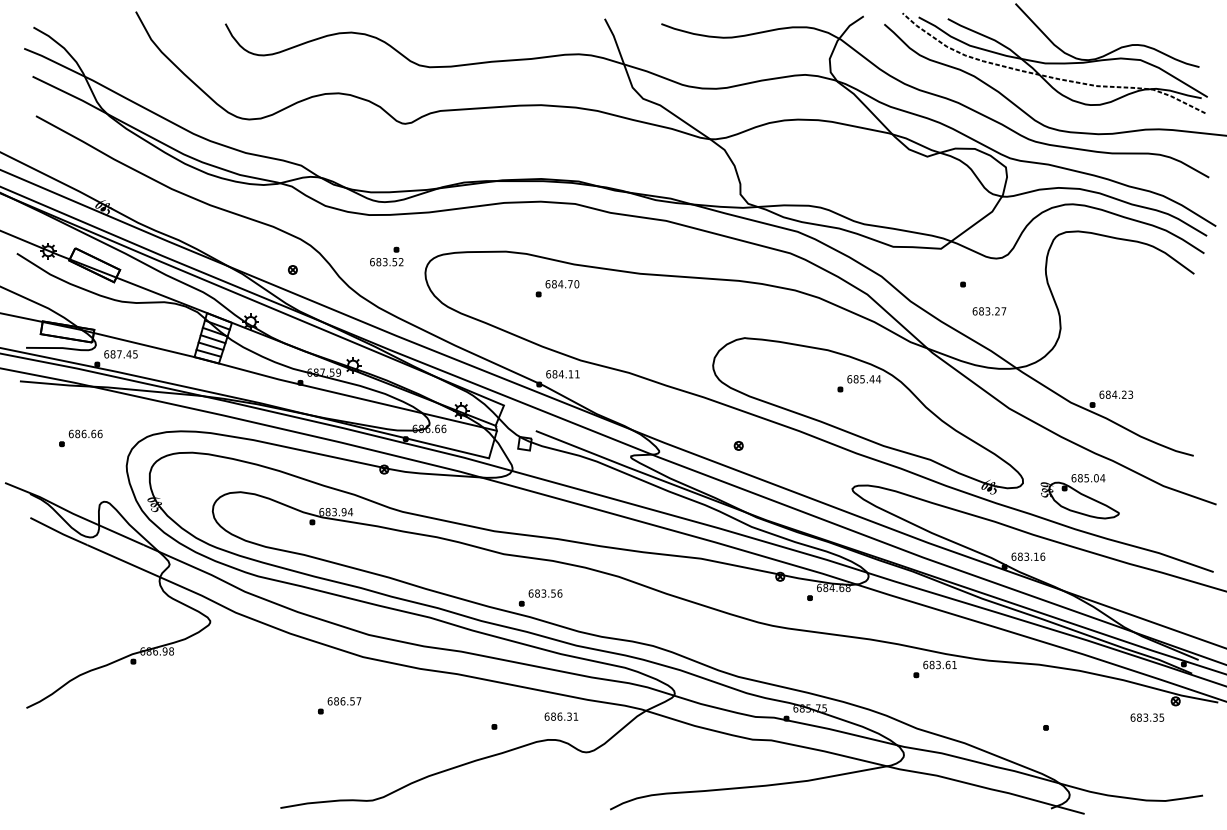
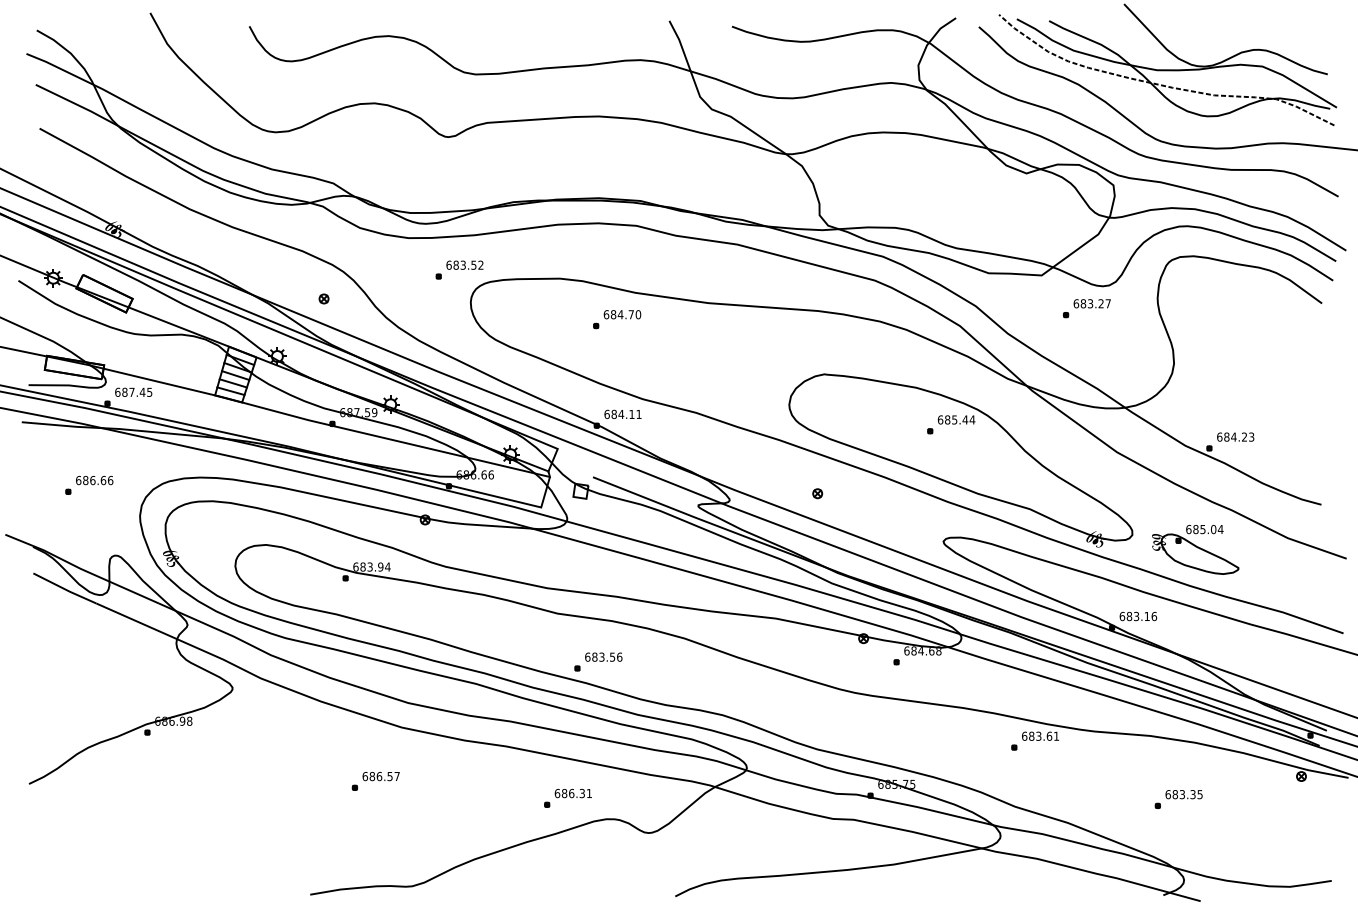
text: (386, 261) -> (464, 264), moved
text: (988, 311) -> (1091, 303), moved
text: (560, 716) -> (572, 793), moved
text: (1146, 717) -> (1183, 794), moved

